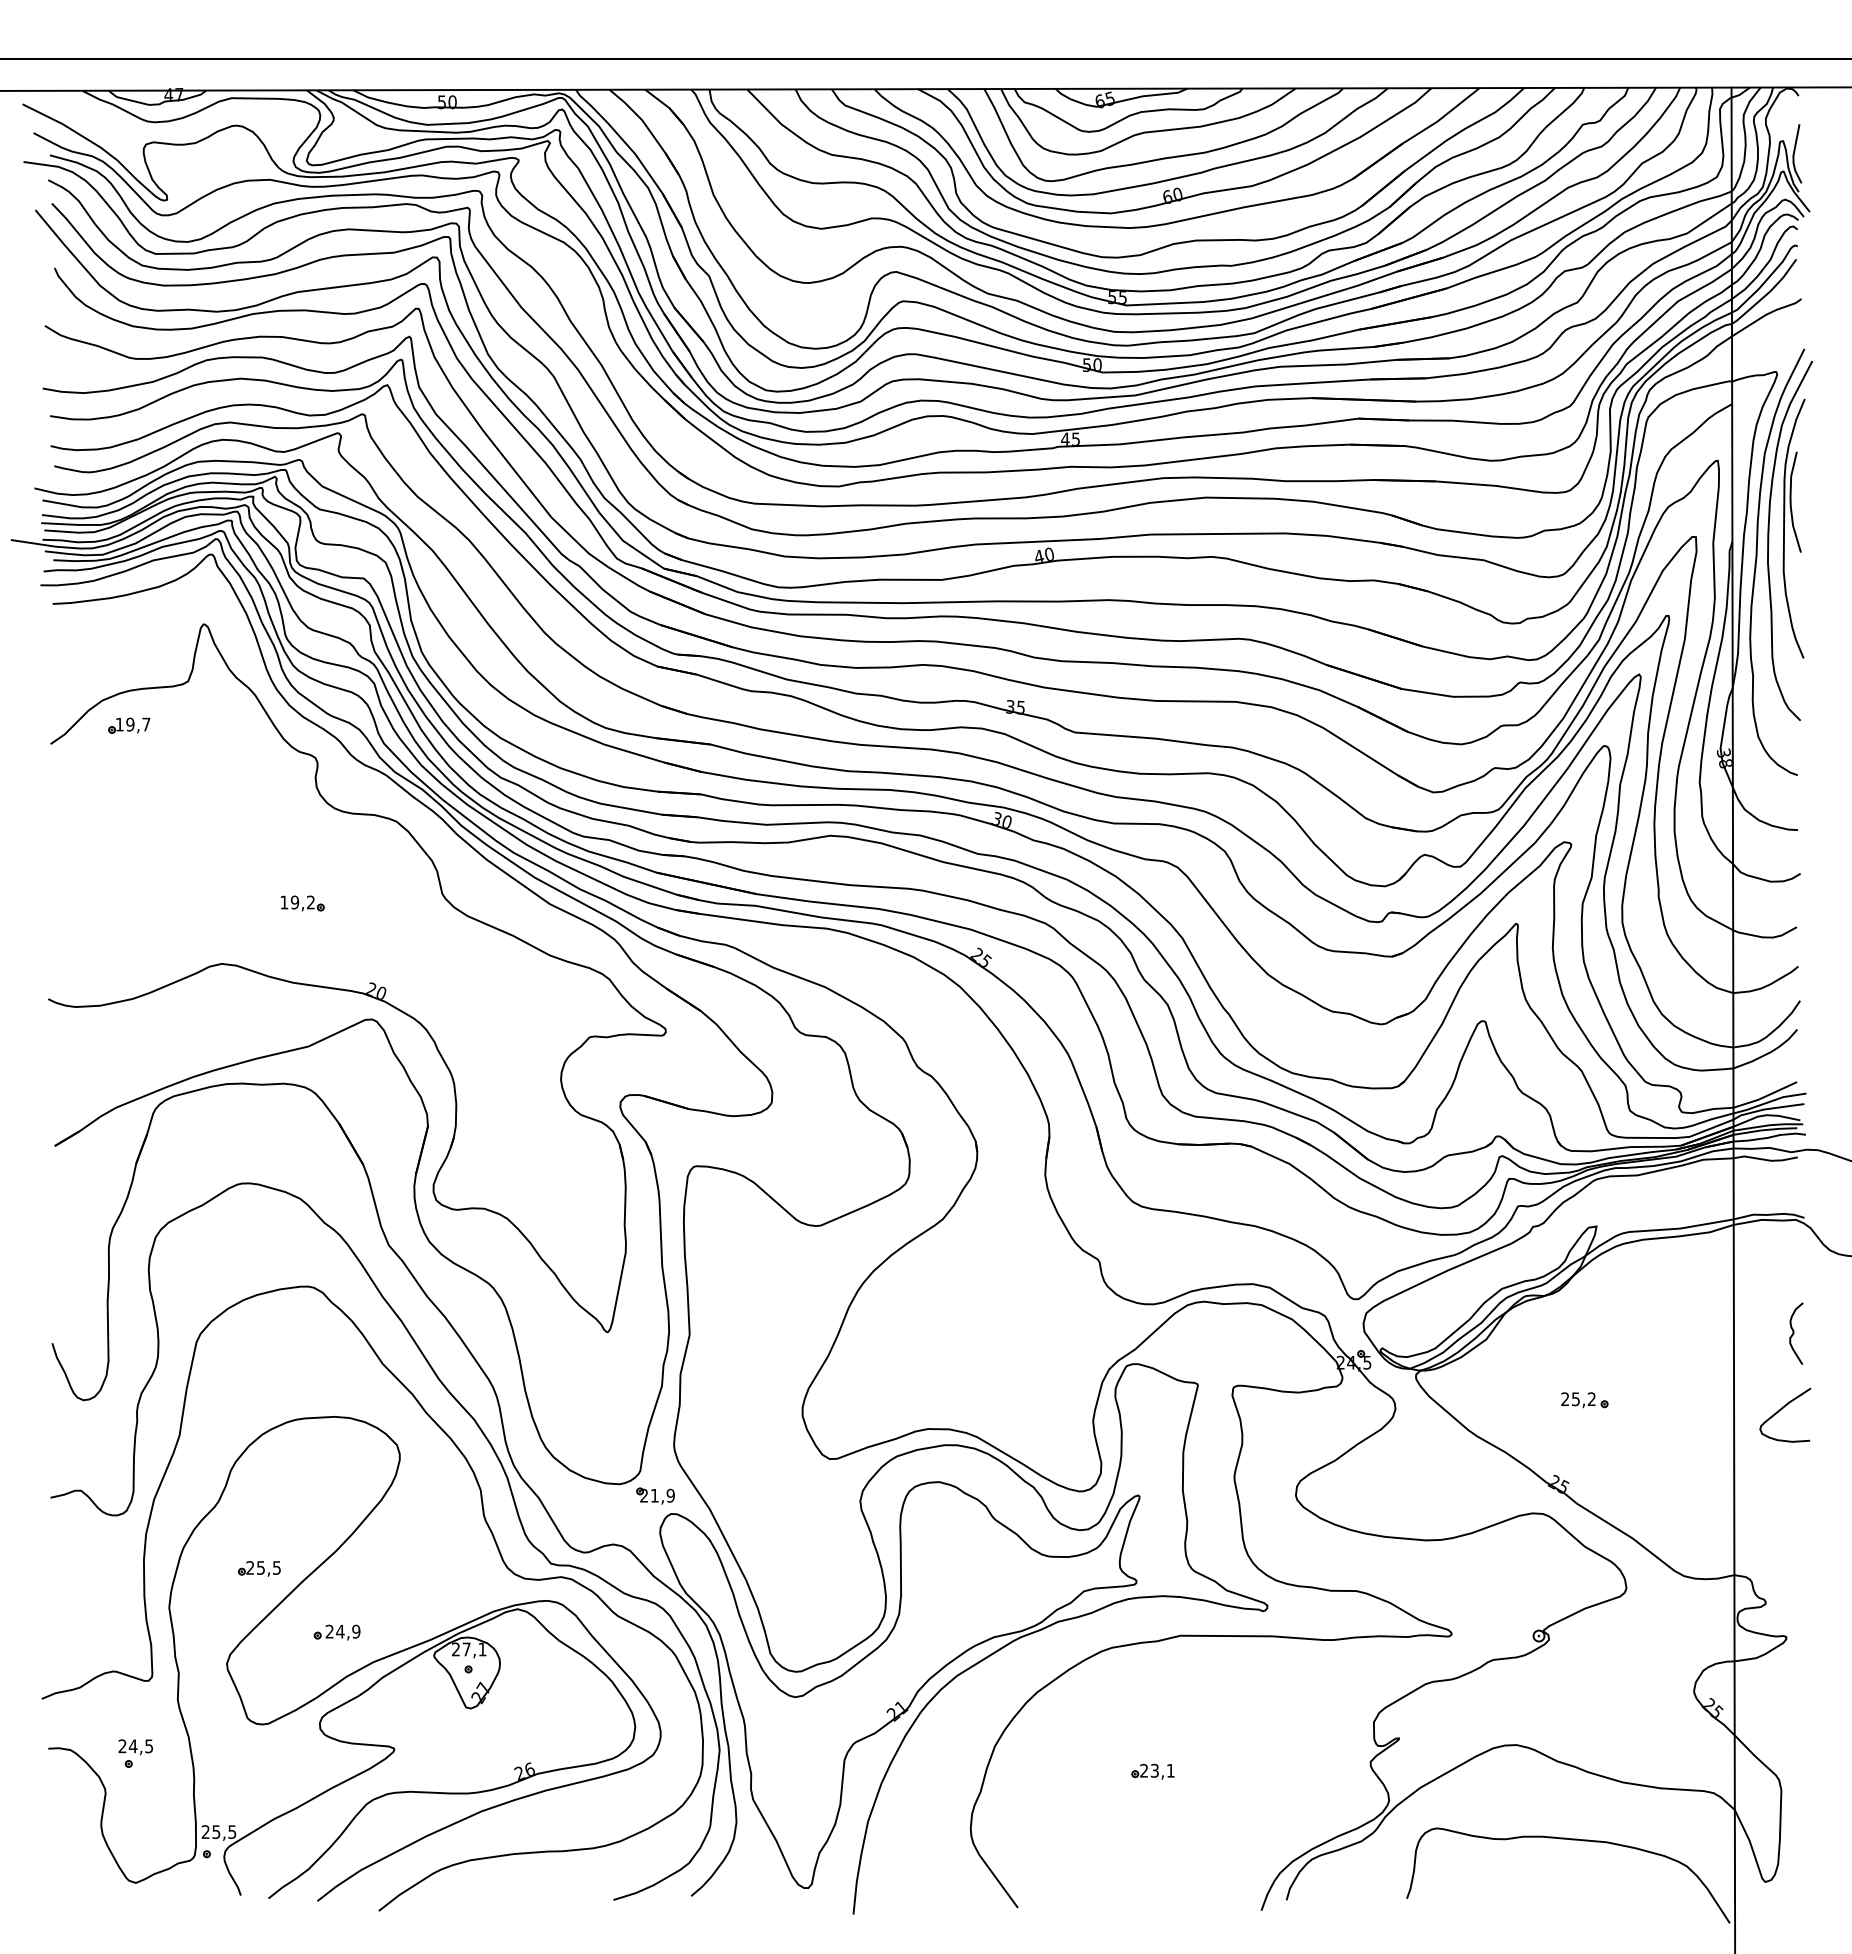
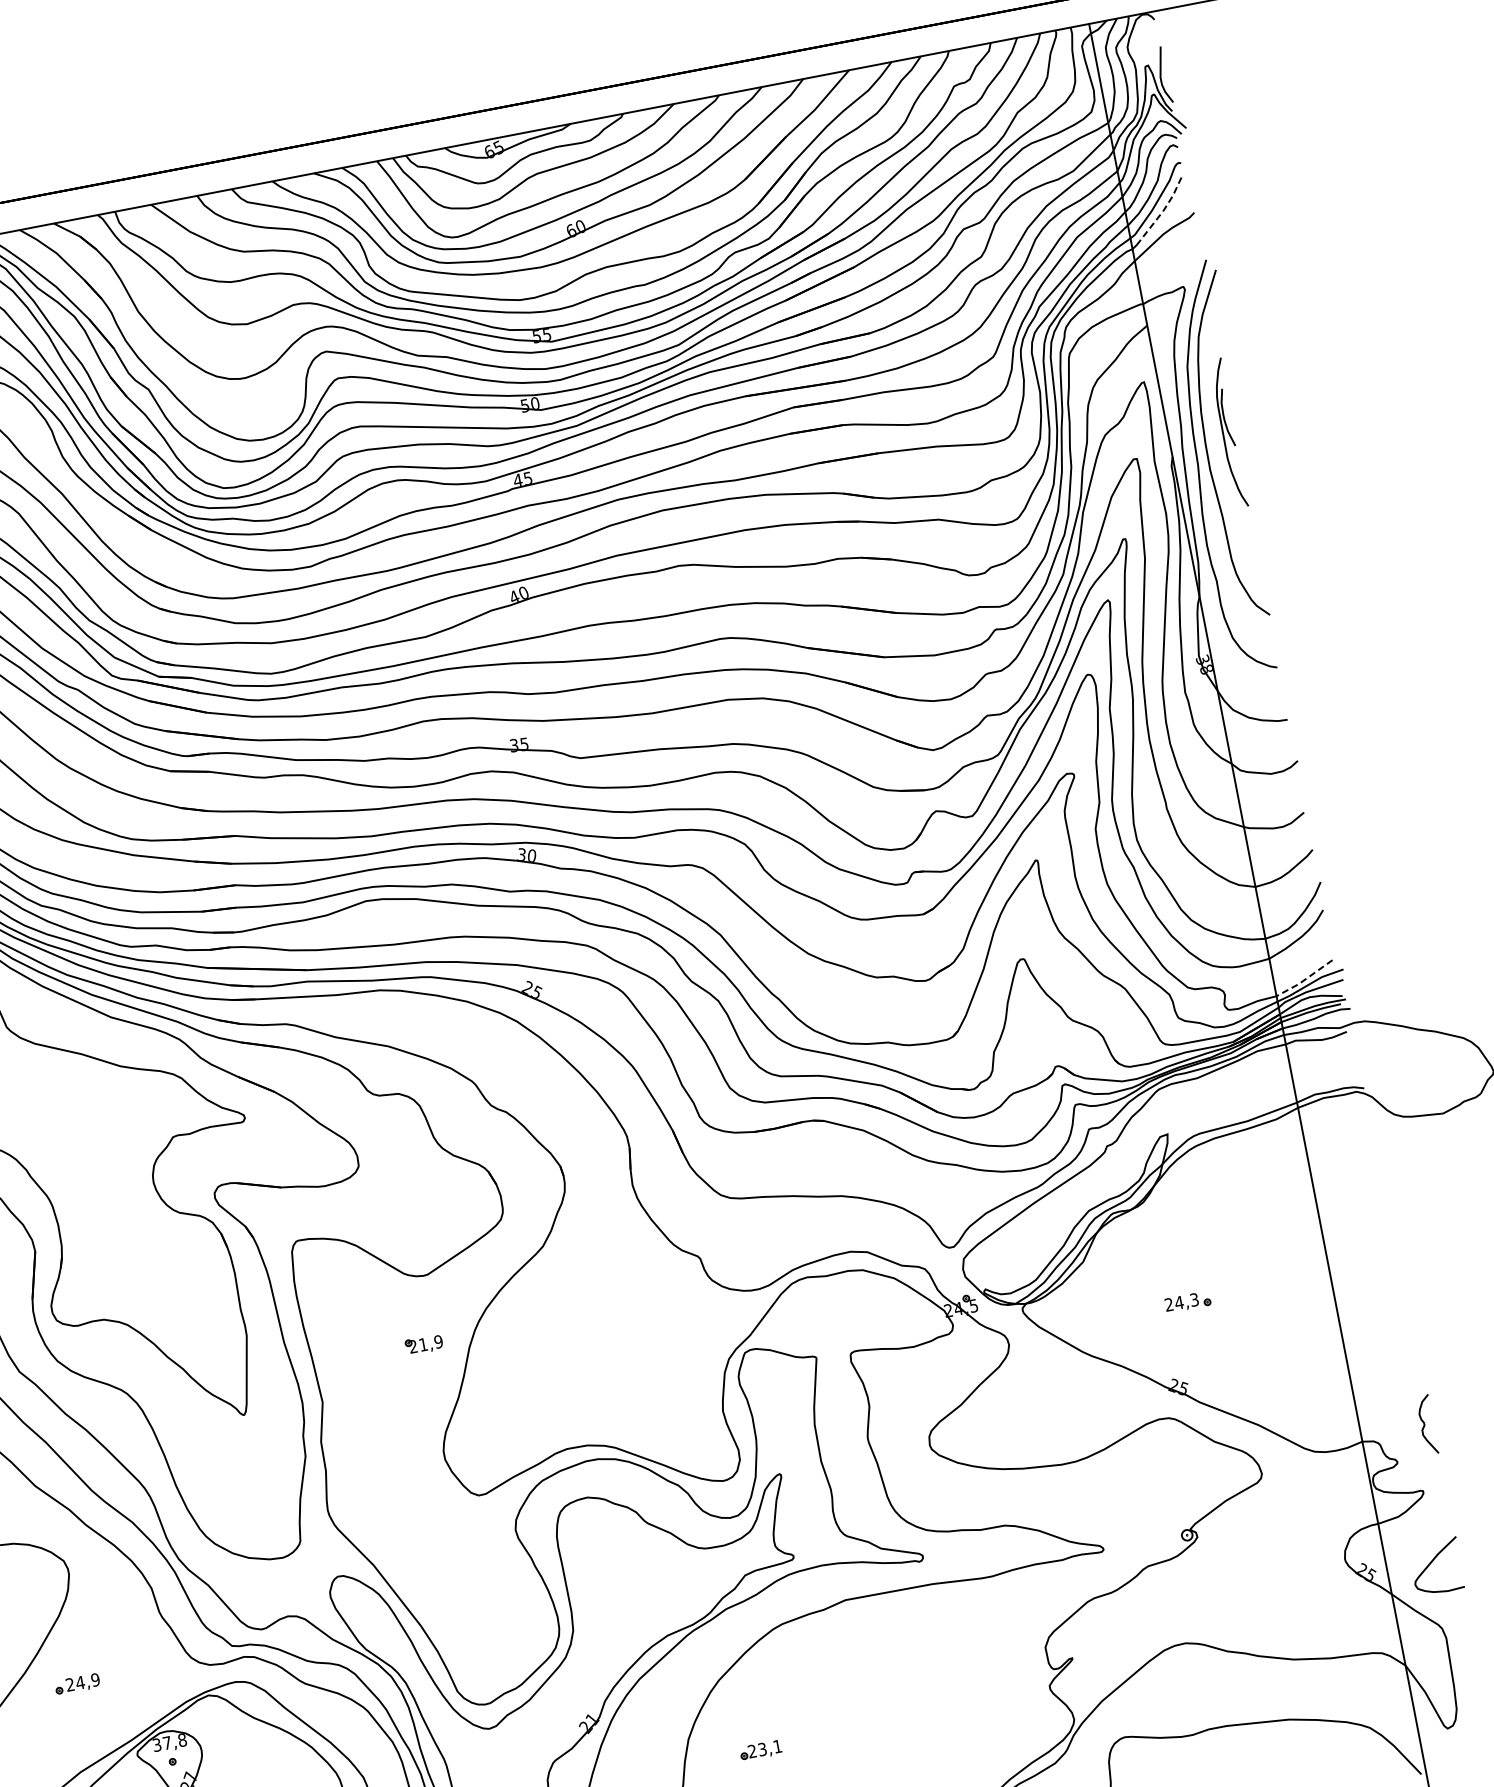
line: (1770, 291) -> (1163, 211), solid -> dashed
part: (1793, 528) -> (1228, 433), size x0.6
line: (1764, 1096) -> (1304, 979), solid -> dashed
curve: (1794, 1333) -> (1425, 1425), moved
text: (1583, 1399) -> (1186, 1301), 25,2 -> 24,3
curve: (1781, 1410) -> (1432, 1563), moved
part: (655, 1495) -> (424, 1344), moved
part: (336, 1632) -> (76, 1684), moved
text: (469, 1649) -> (169, 1742), 27,1 -> 37,8
part: (1152, 1771) -> (760, 1750), moved

